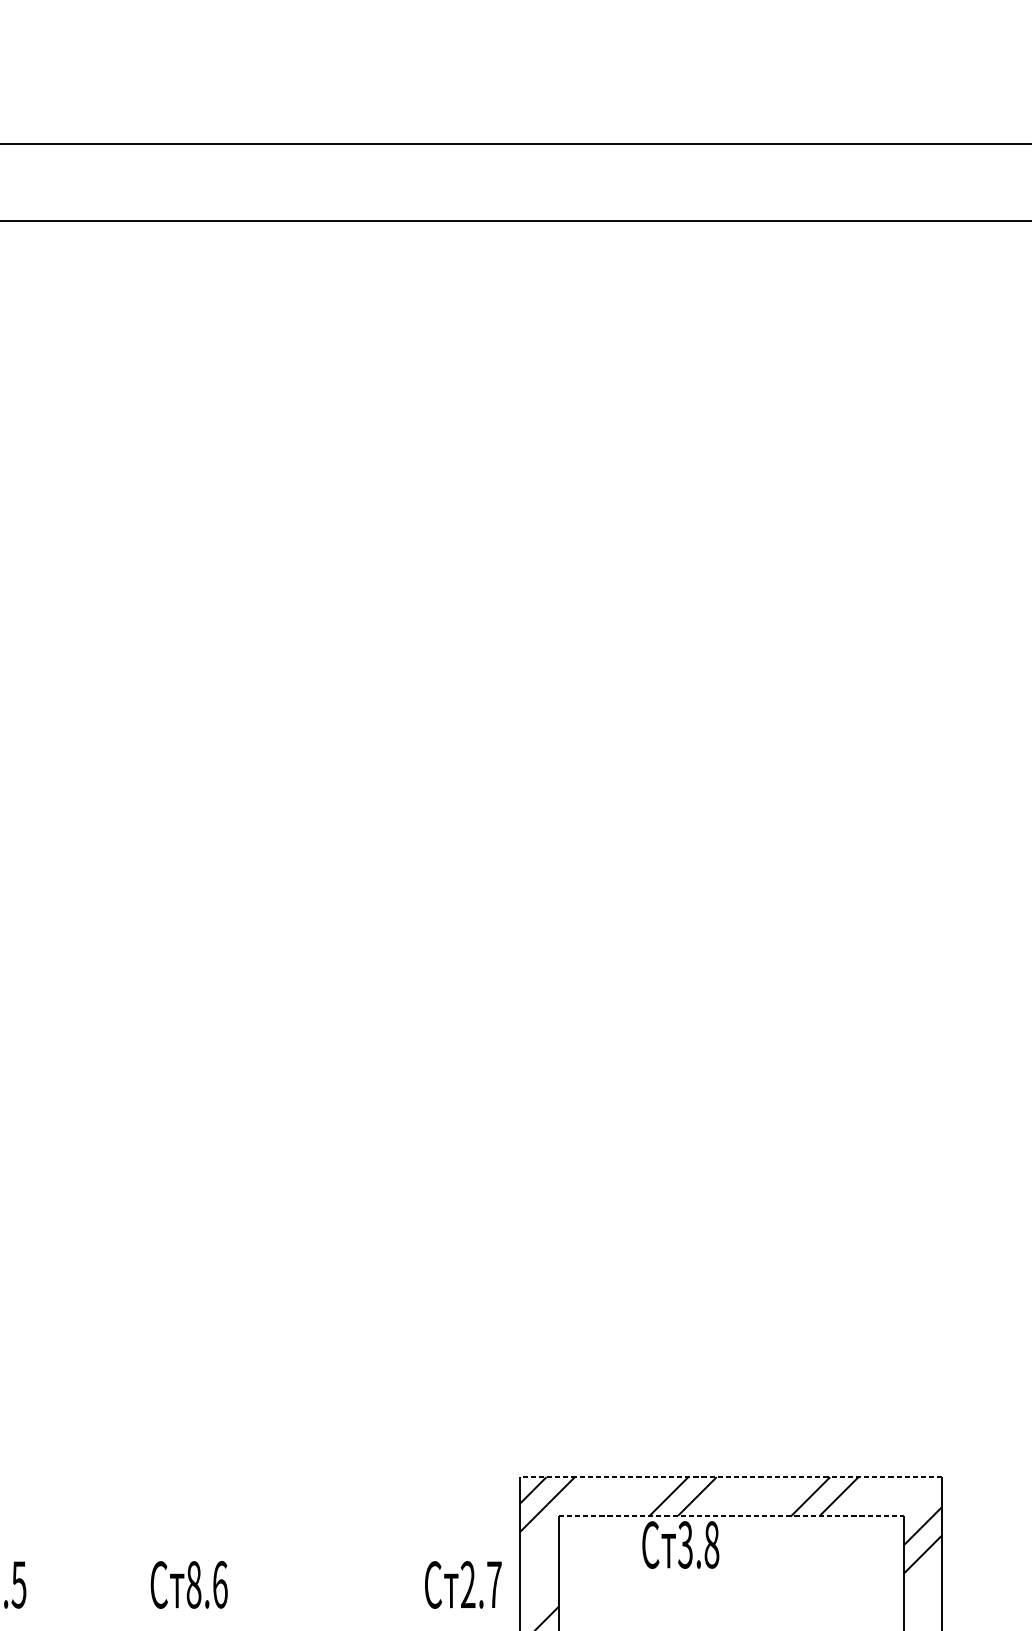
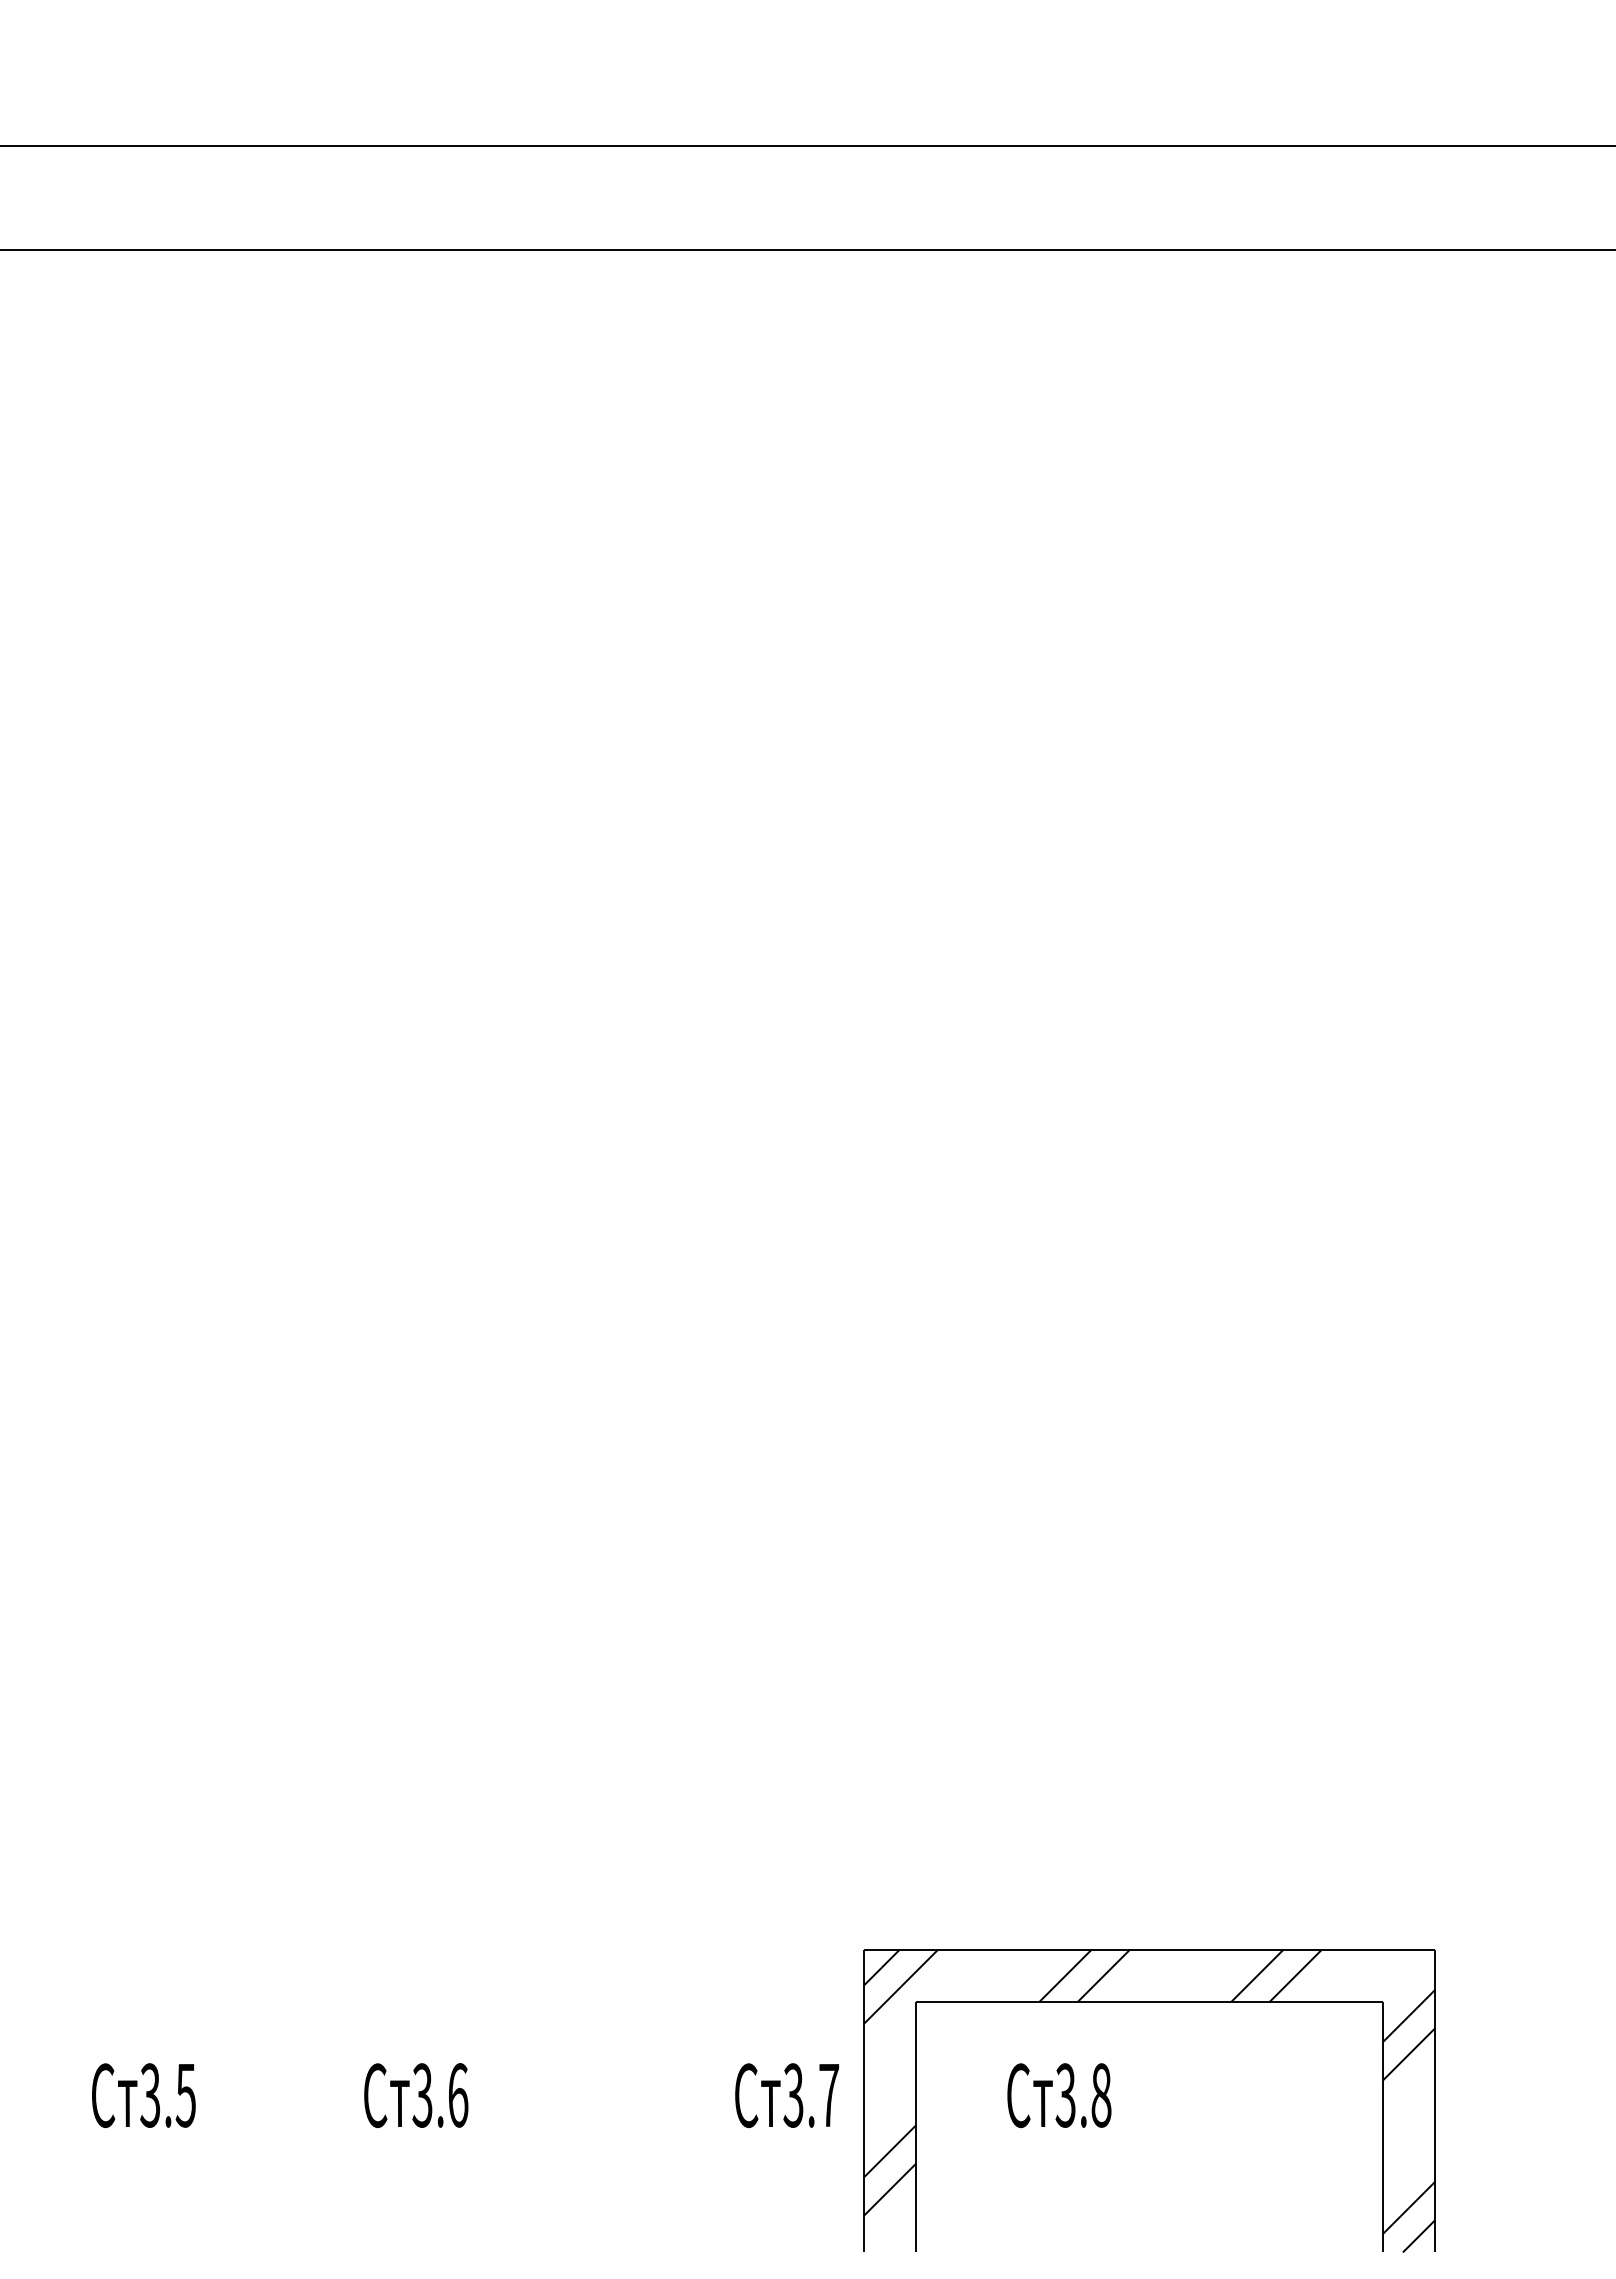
line: (731, 1476) -> (1149, 1949), dashed -> solid
line: (731, 1515) -> (1150, 2001), dashed -> solid
text: (680, 1544) -> (1059, 2095), moved
text: (193, 1584) -> (422, 2095), 8.6 -> 3.6
text: (468, 1584) -> (793, 2095), 2.7 -> 3.7

